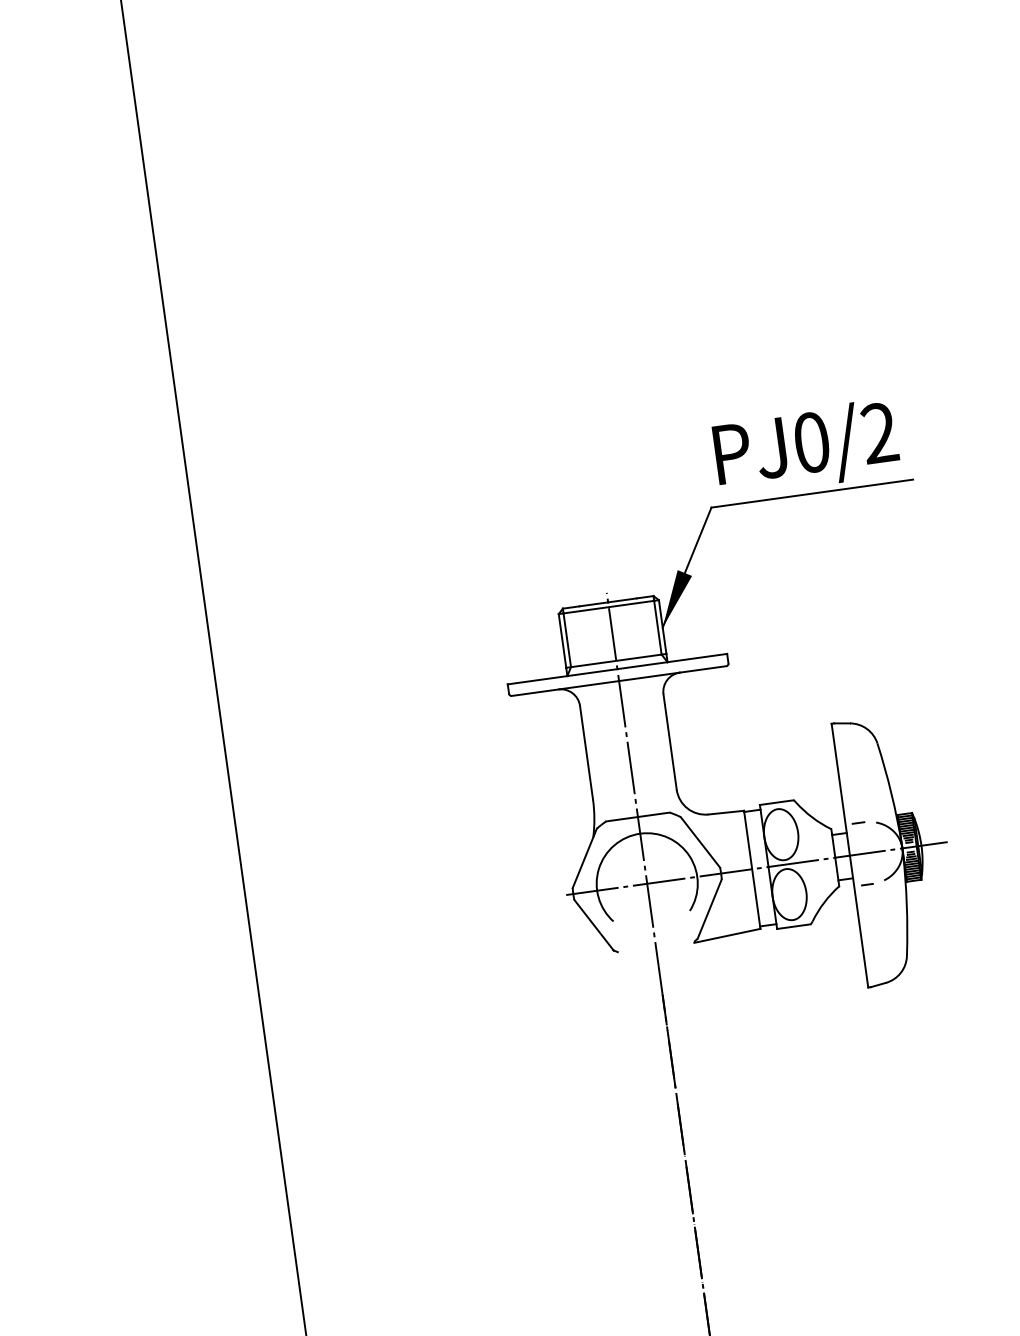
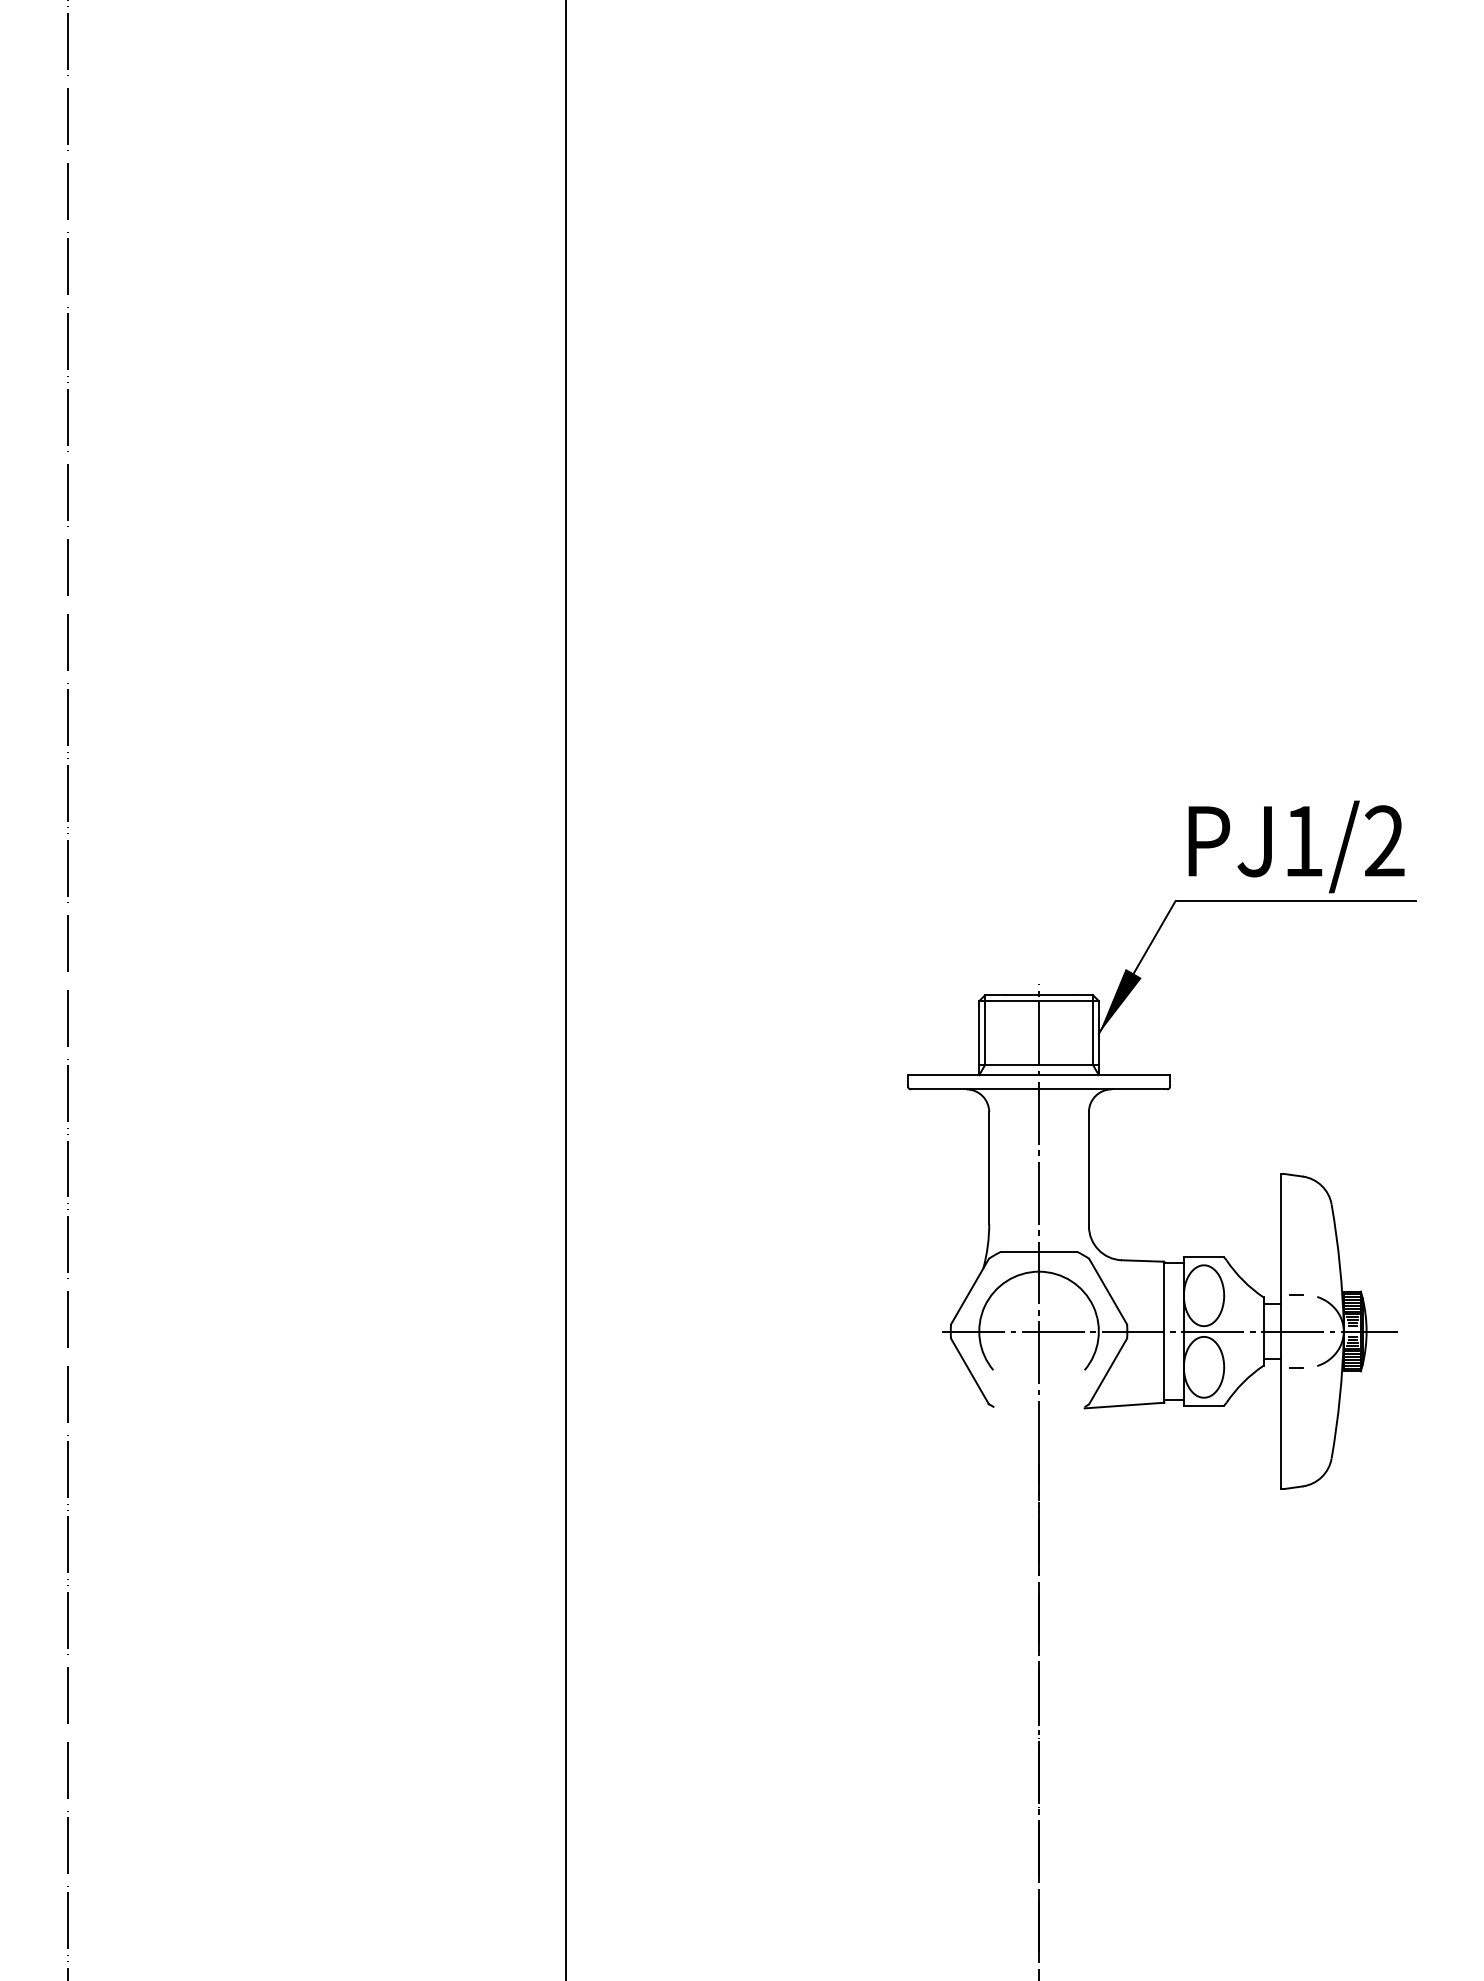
text: (811, 442) -> (1303, 841), PJ0/2 -> PJ1/2

